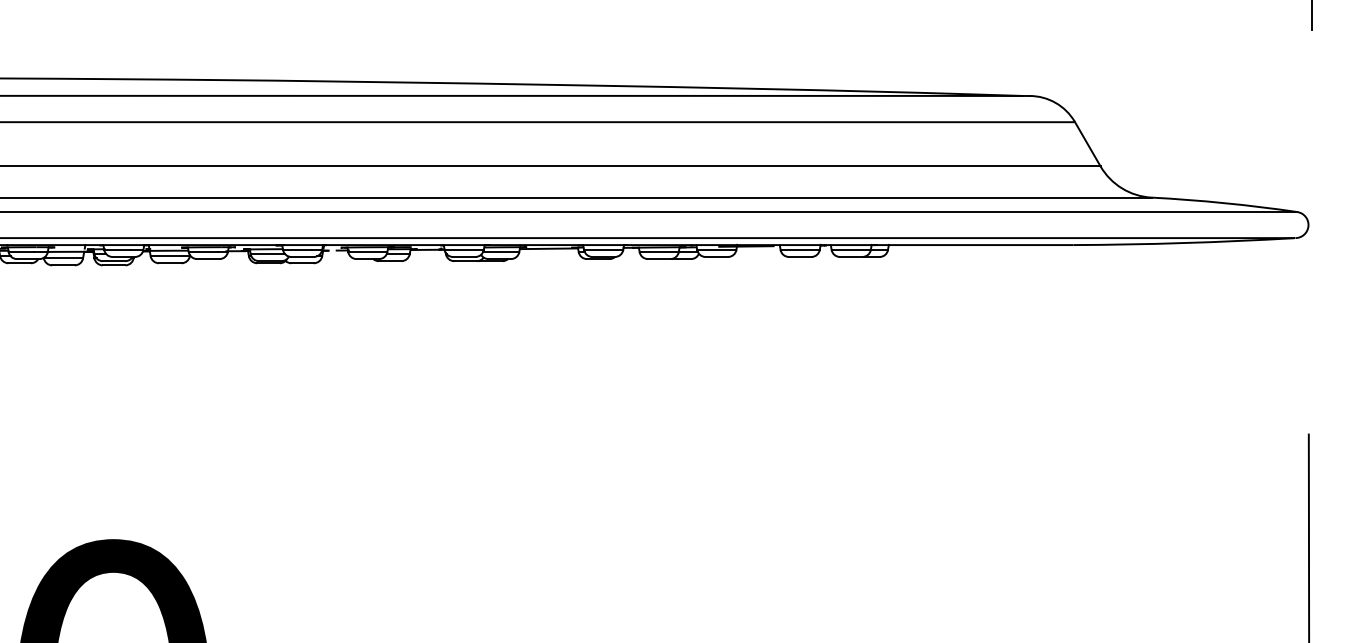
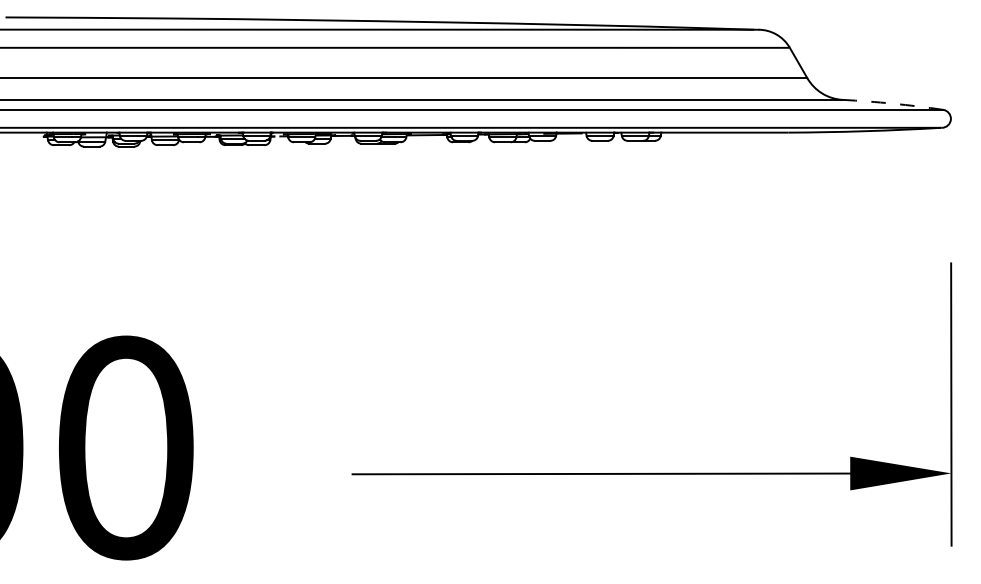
arc: (1225, 202) -> (893, 103), solid -> dashed

